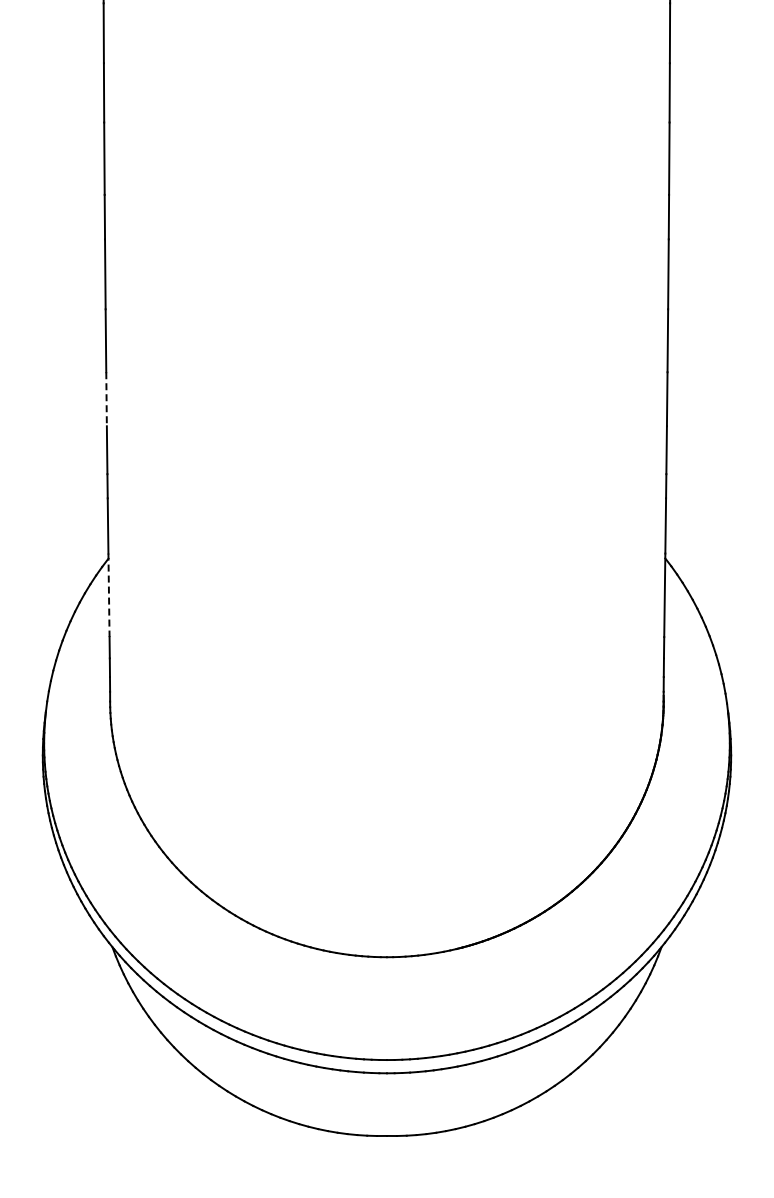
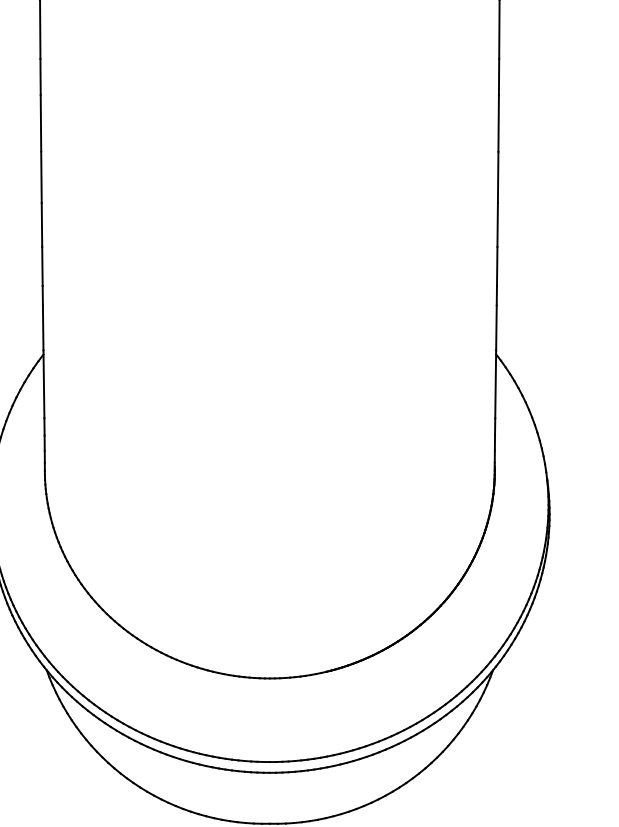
line: (106, 399) -> (41, 225), dashed -> solid
line: (109, 595) -> (44, 384), dashed -> solid

